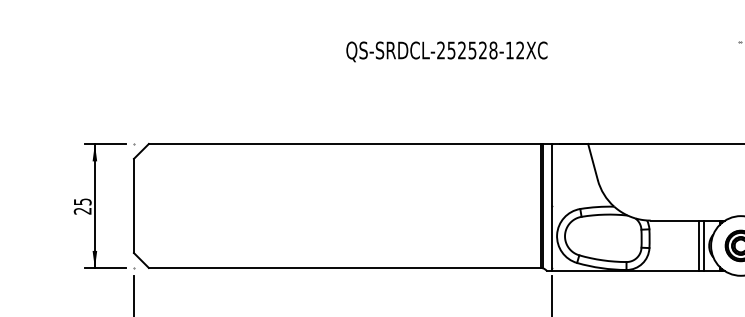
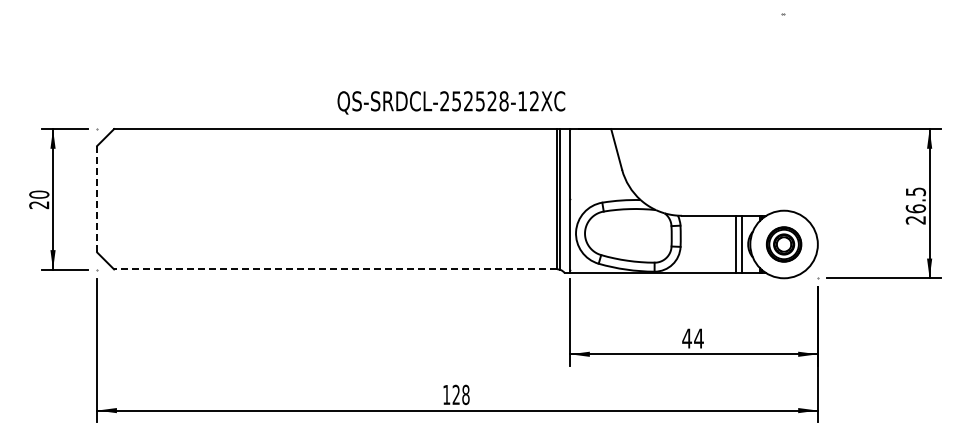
text: (447, 51) -> (451, 102), moved
text: (82, 201) -> (39, 194), 25 -> 20
line: (134, 206) -> (97, 199), solid -> dashed
line: (344, 268) -> (335, 269), solid -> dashed

